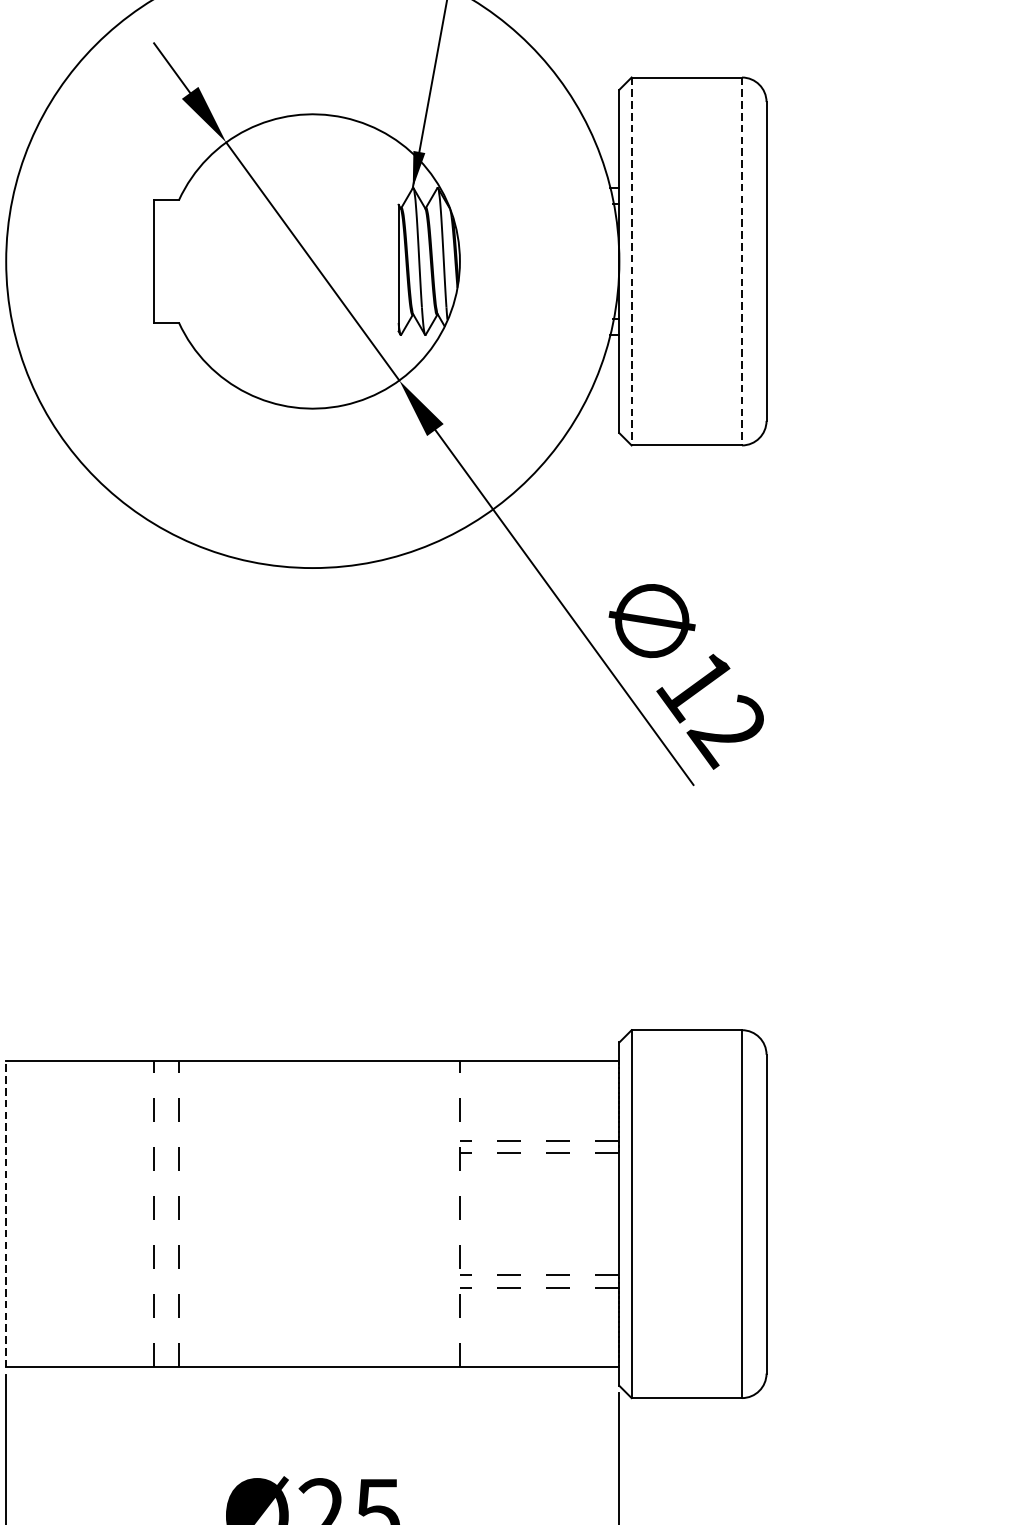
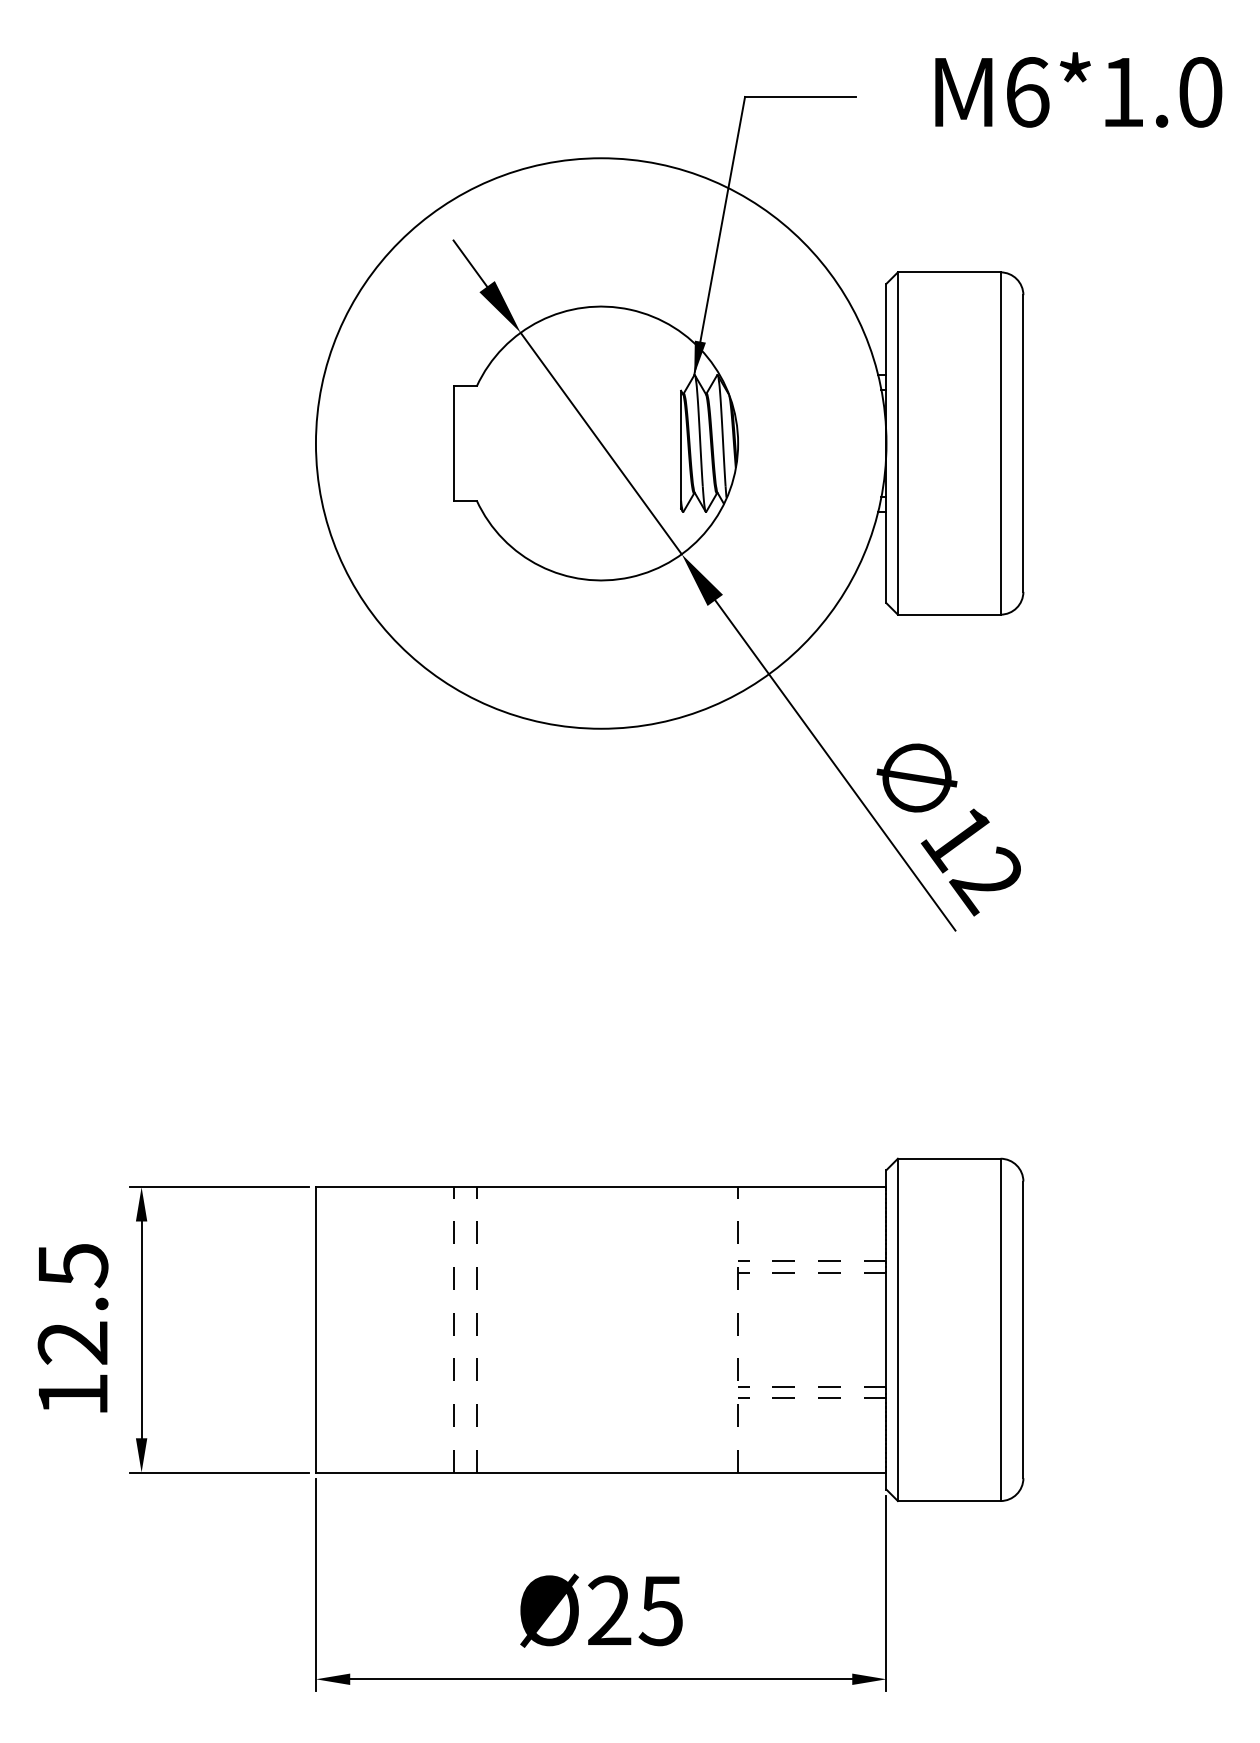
line: (631, 262) -> (897, 444), dashed -> solid
line: (741, 262) -> (1000, 444), dashed -> solid
line: (5, 1213) -> (315, 1329), dashed -> solid

